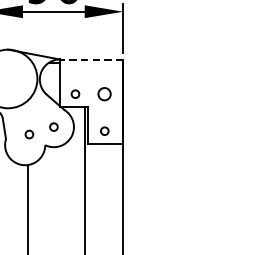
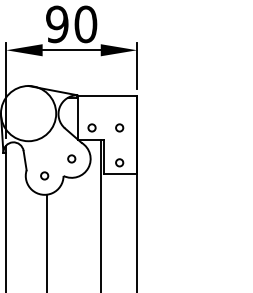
line: (91, 59) -> (107, 95), dashed -> solid
circle: (104, 93) -> (119, 127), size x0.62
circle: (29, 134) -> (44, 175), moved

